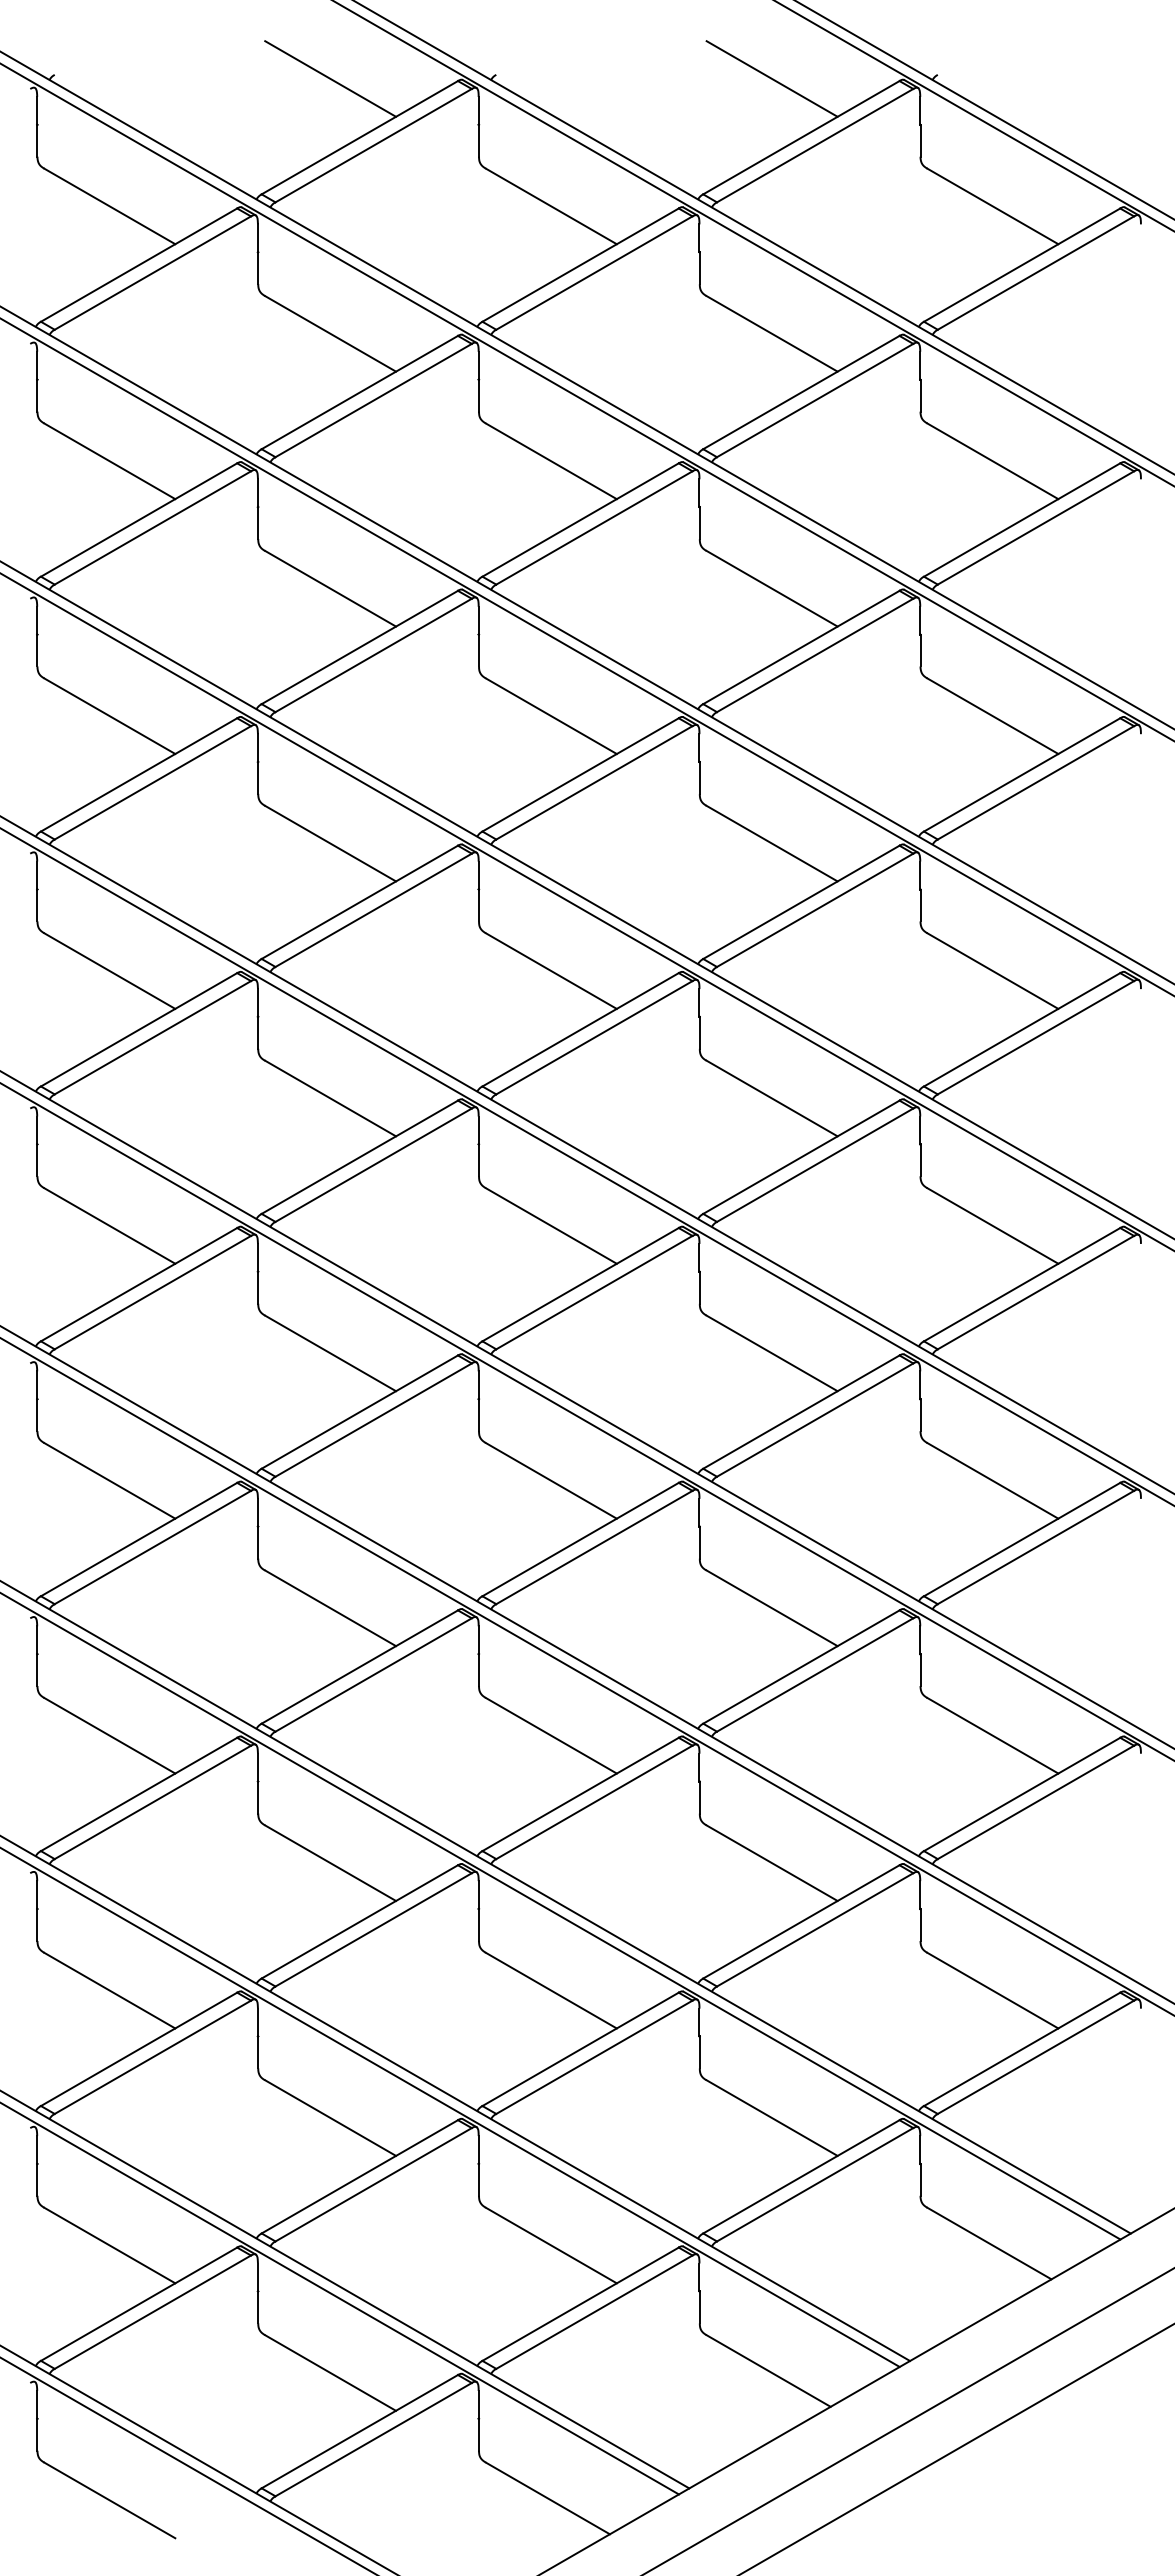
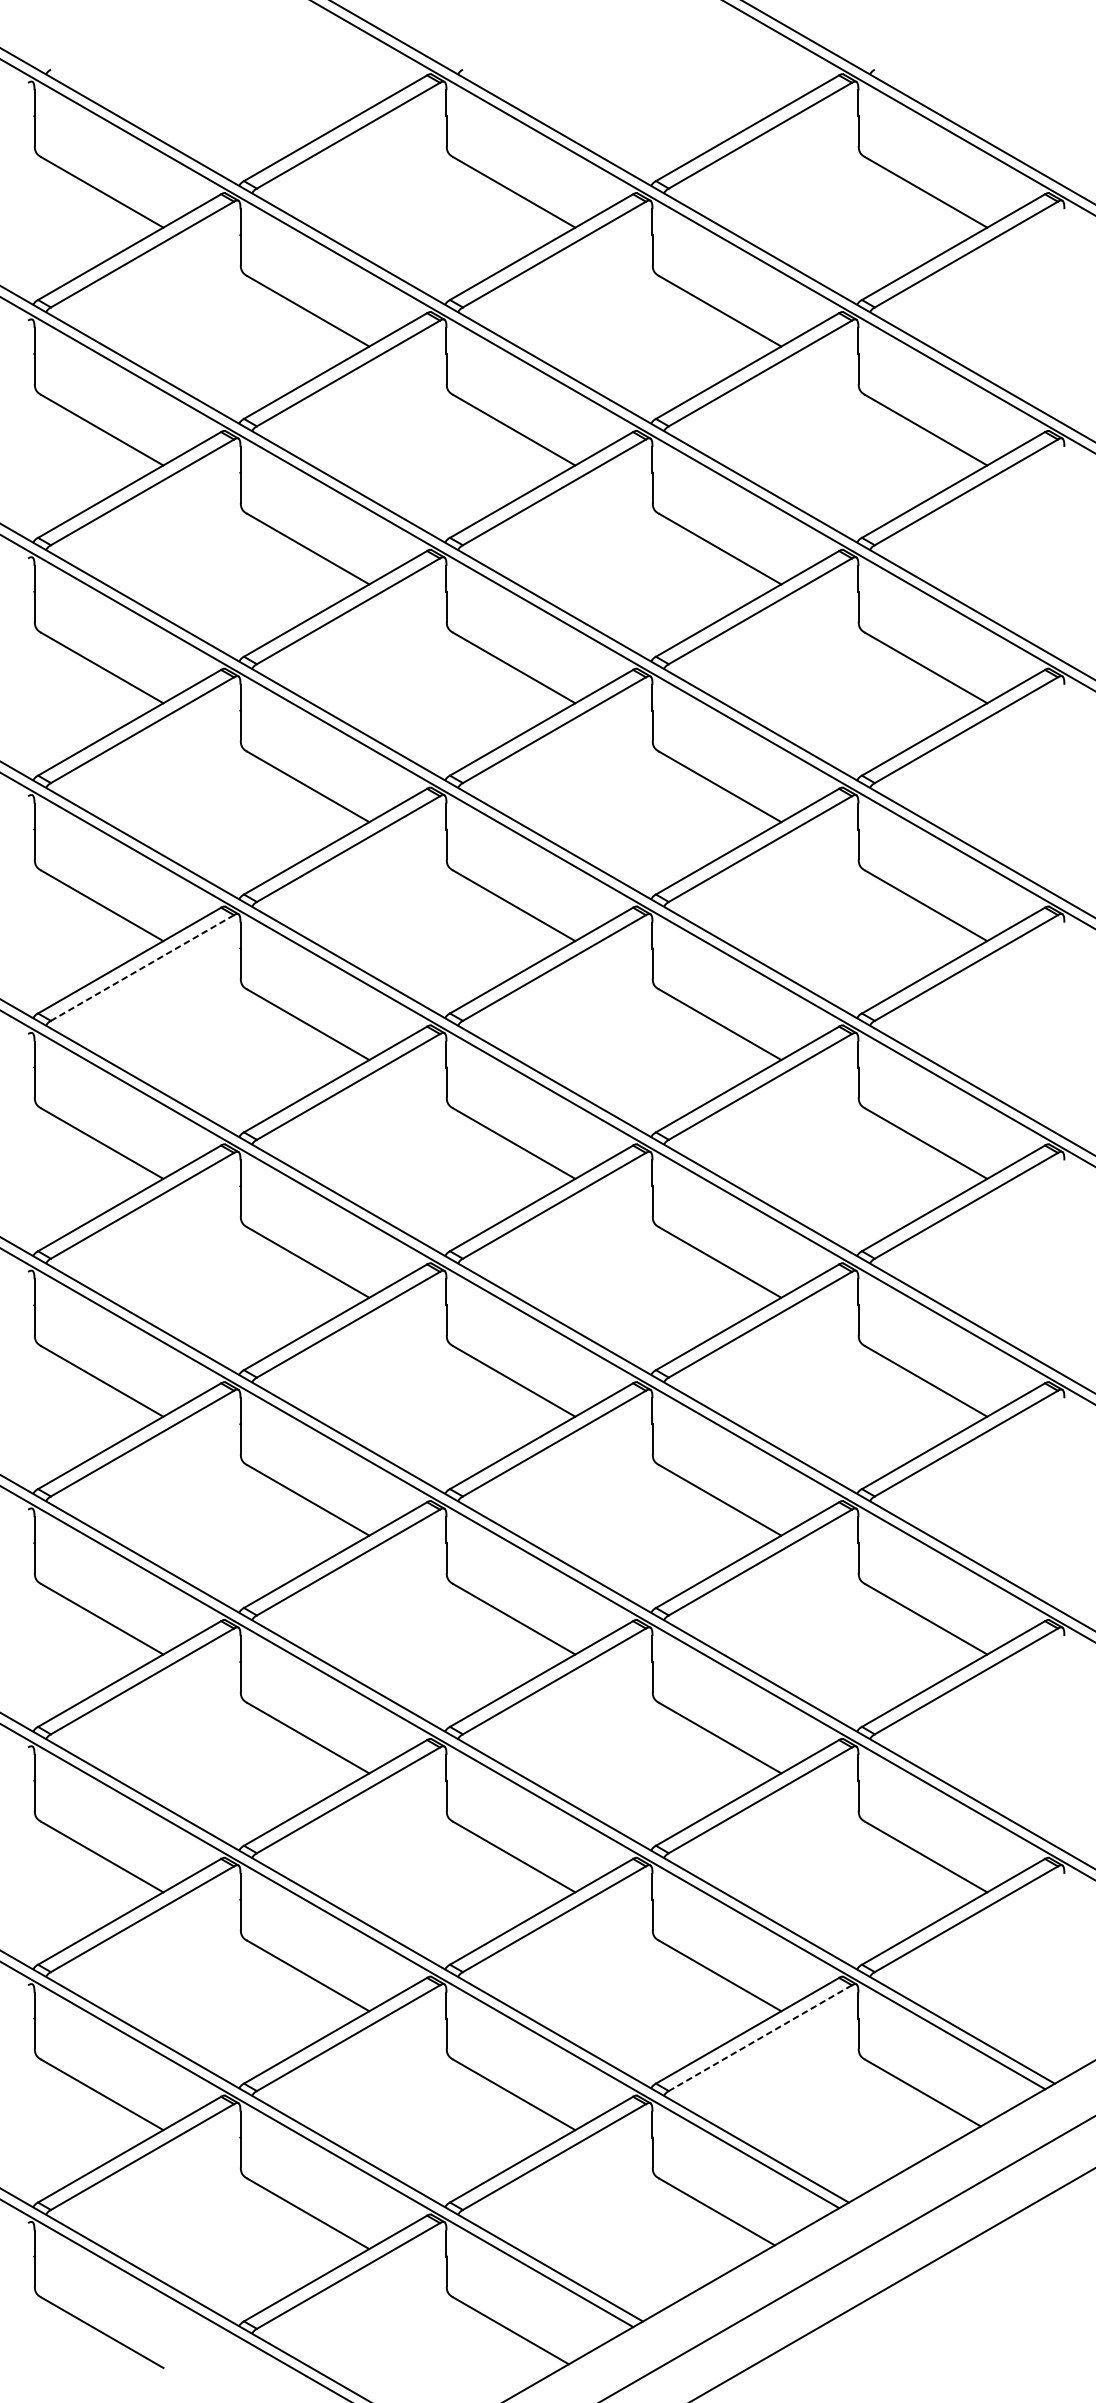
line: (330, 78) -> (308, 73), removed
line: (771, 78) -> (719, 73), removed
line: (152, 1038) -> (142, 968), solid -> dashed
line: (814, 2185) -> (759, 2038), solid -> dashed

